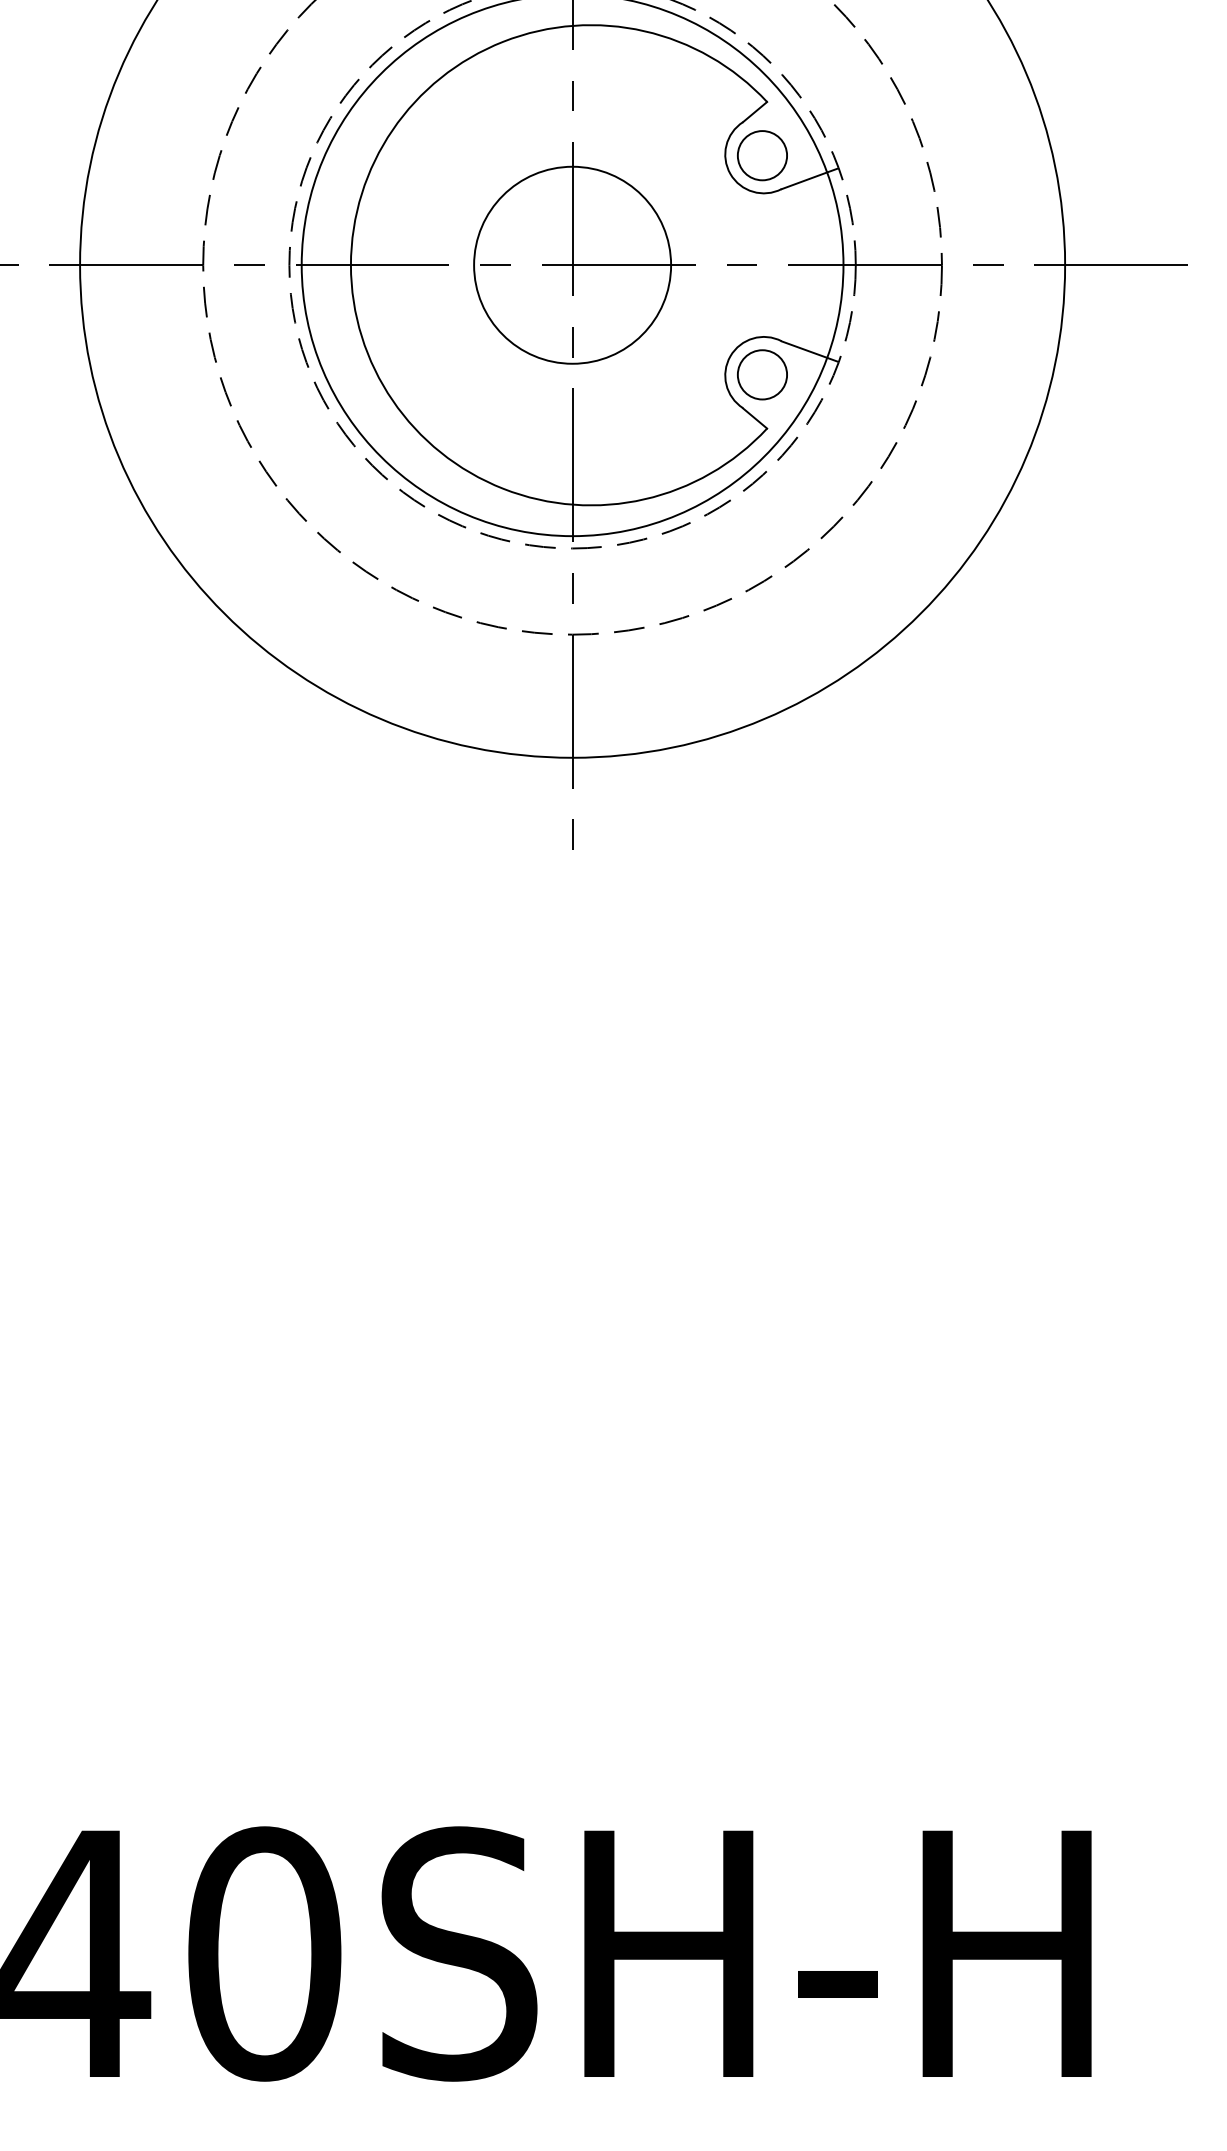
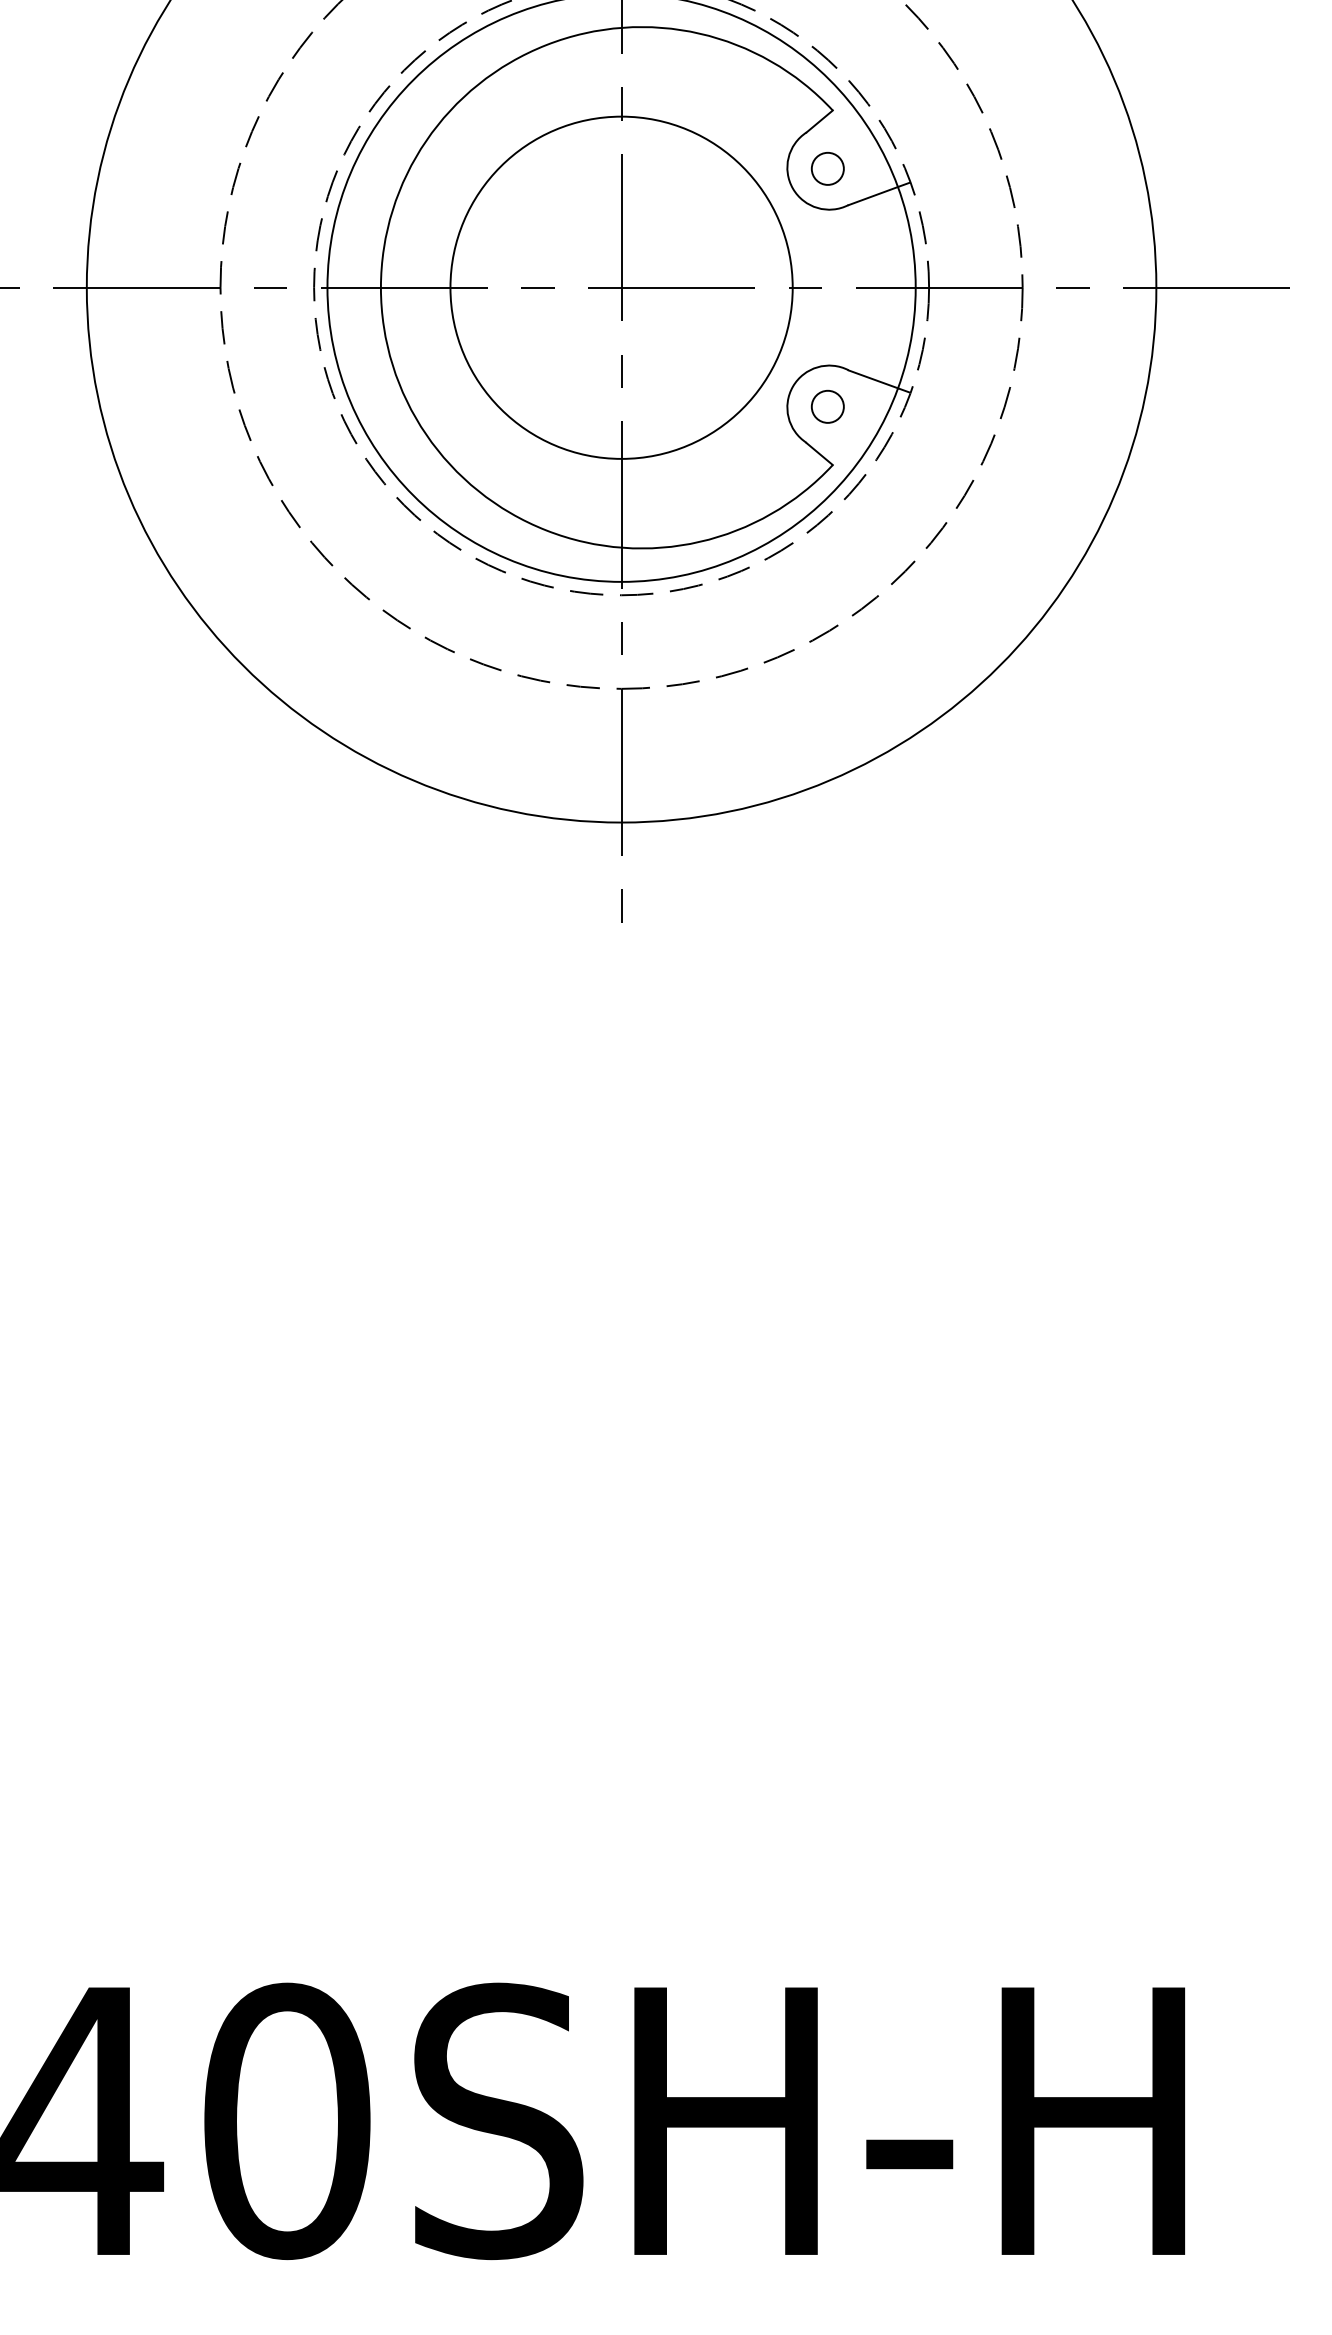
circle: (762, 155) -> (827, 168), size x0.6
circle: (572, 265) -> (621, 287), size x1.6
circle: (762, 374) -> (827, 406), size x0.6

